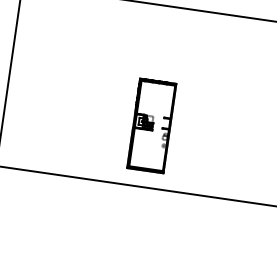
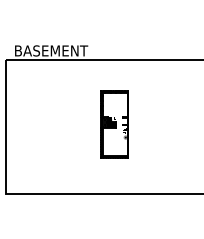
part: (151, 125) -> (114, 124), moved

